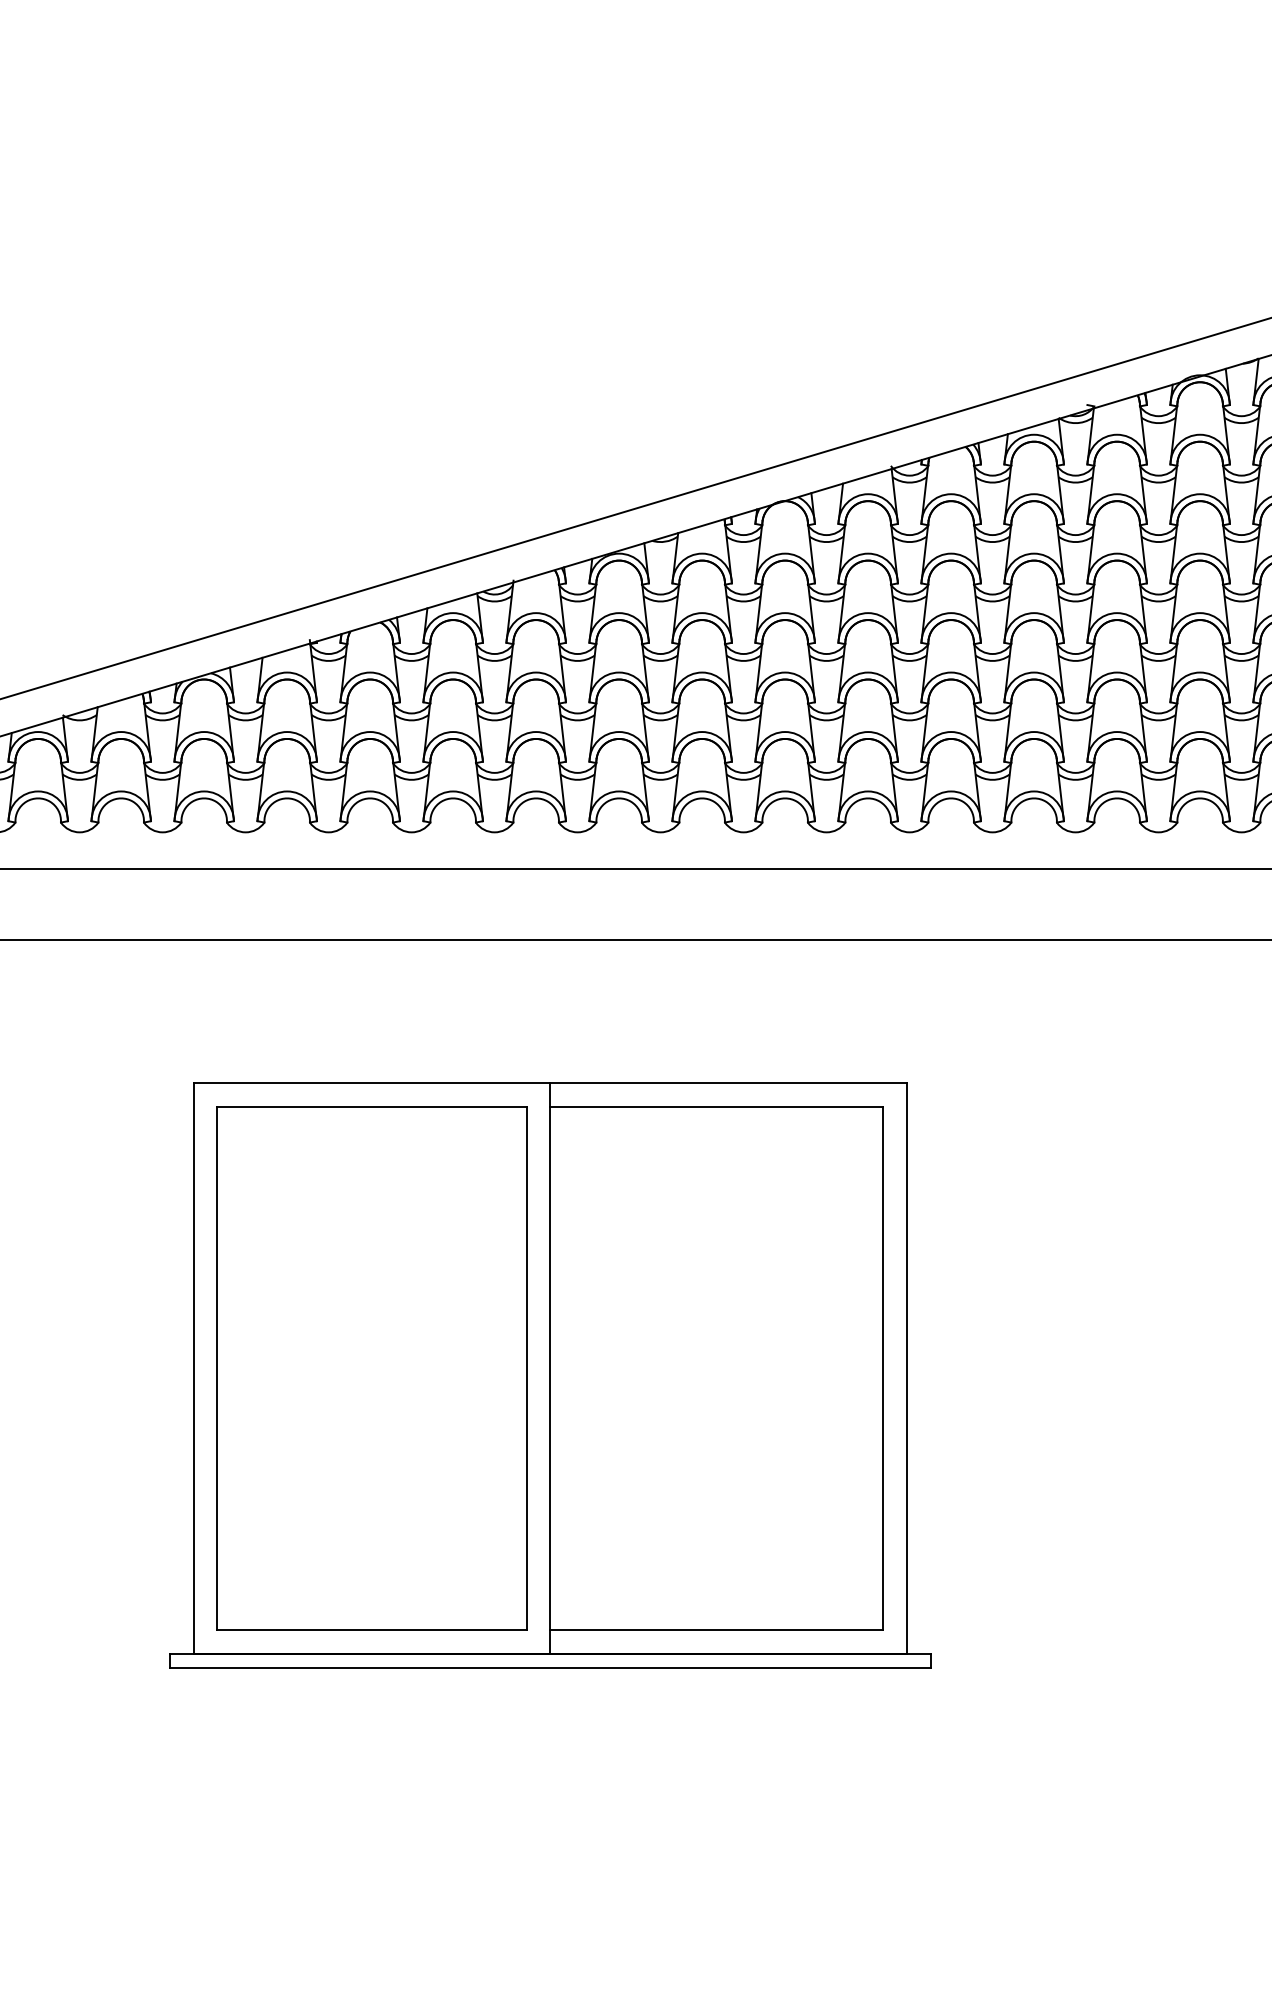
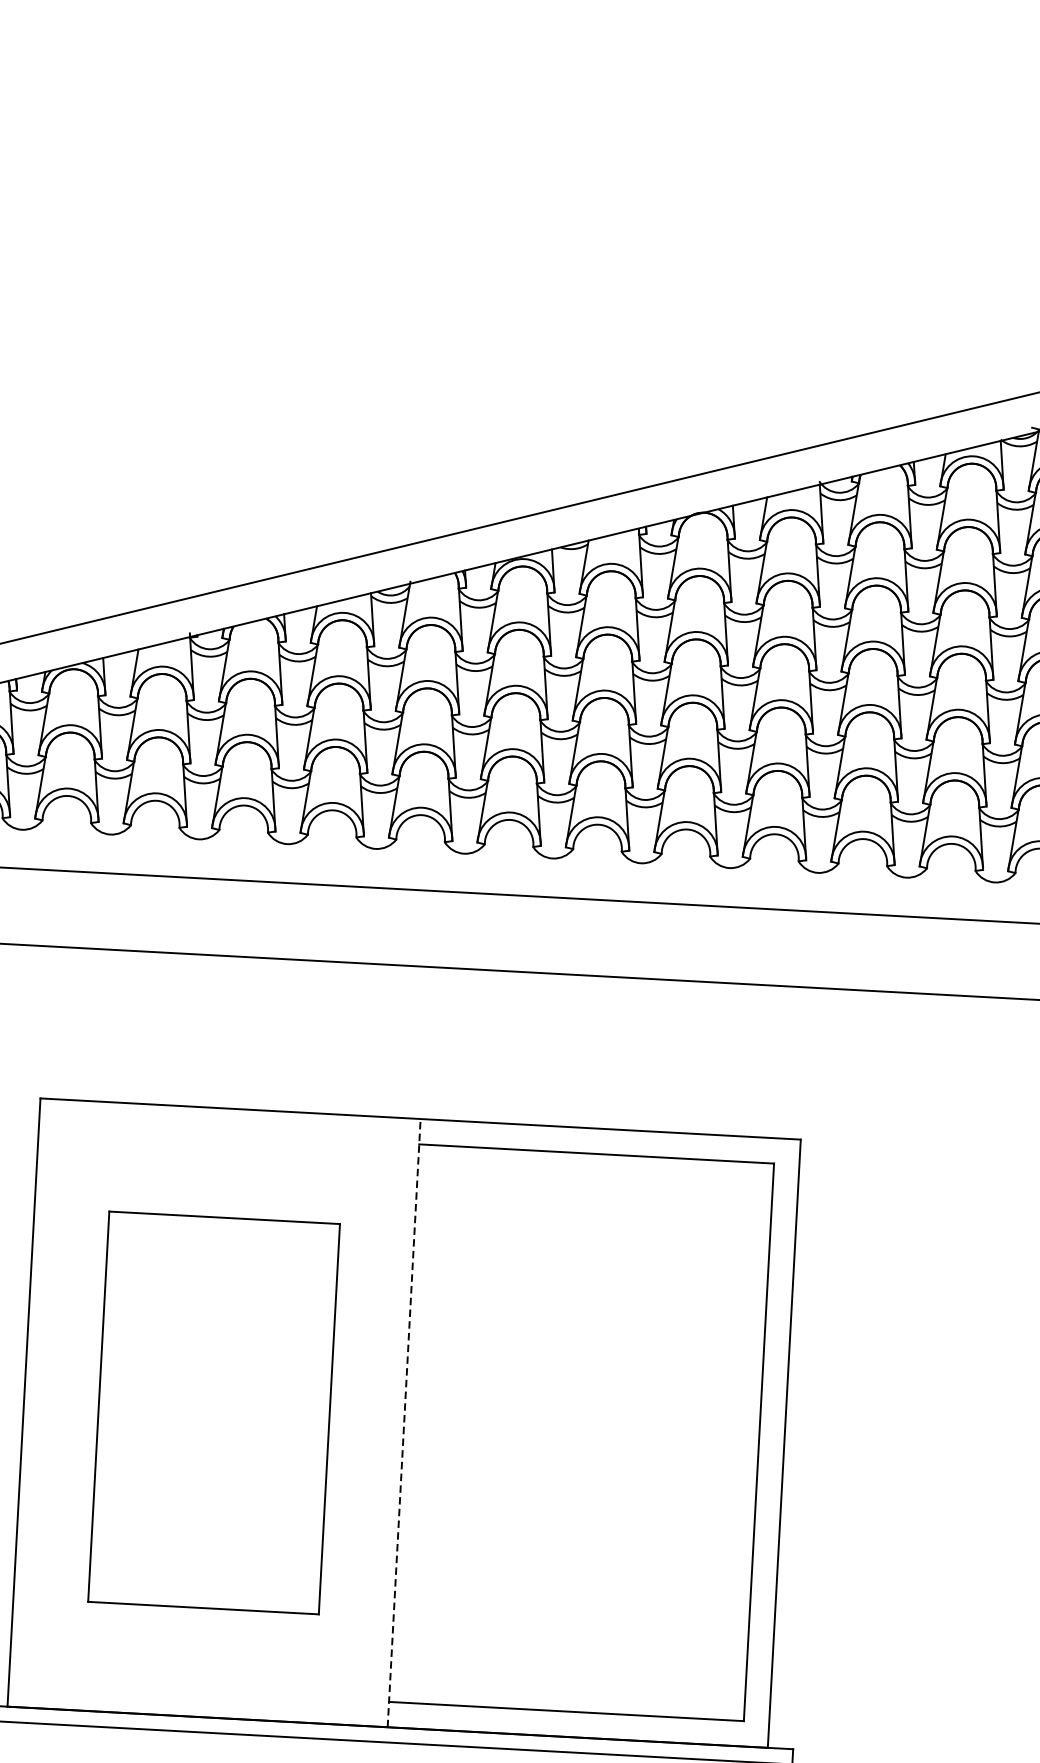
line: (550, 1367) -> (404, 1422), solid -> dashed
part: (371, 1368) -> (213, 1413), size x0.7

